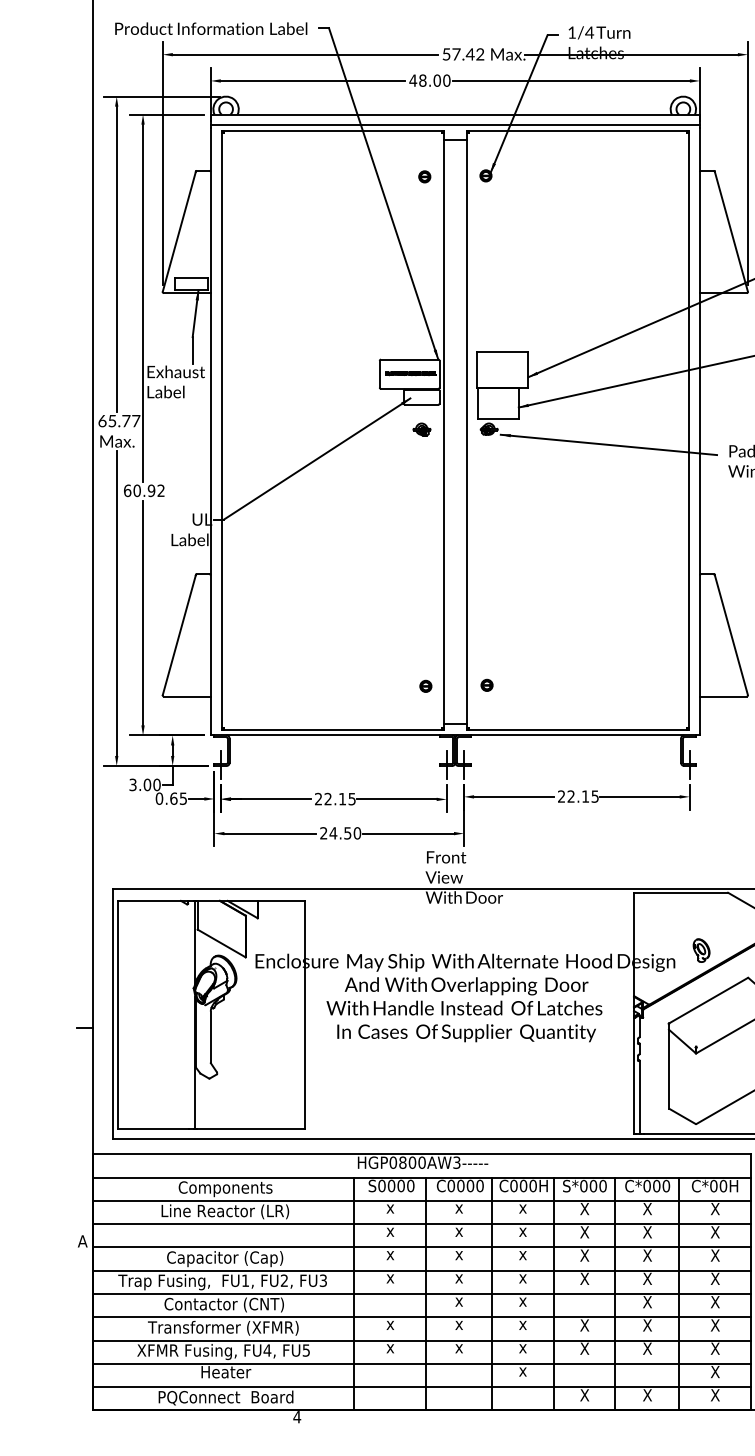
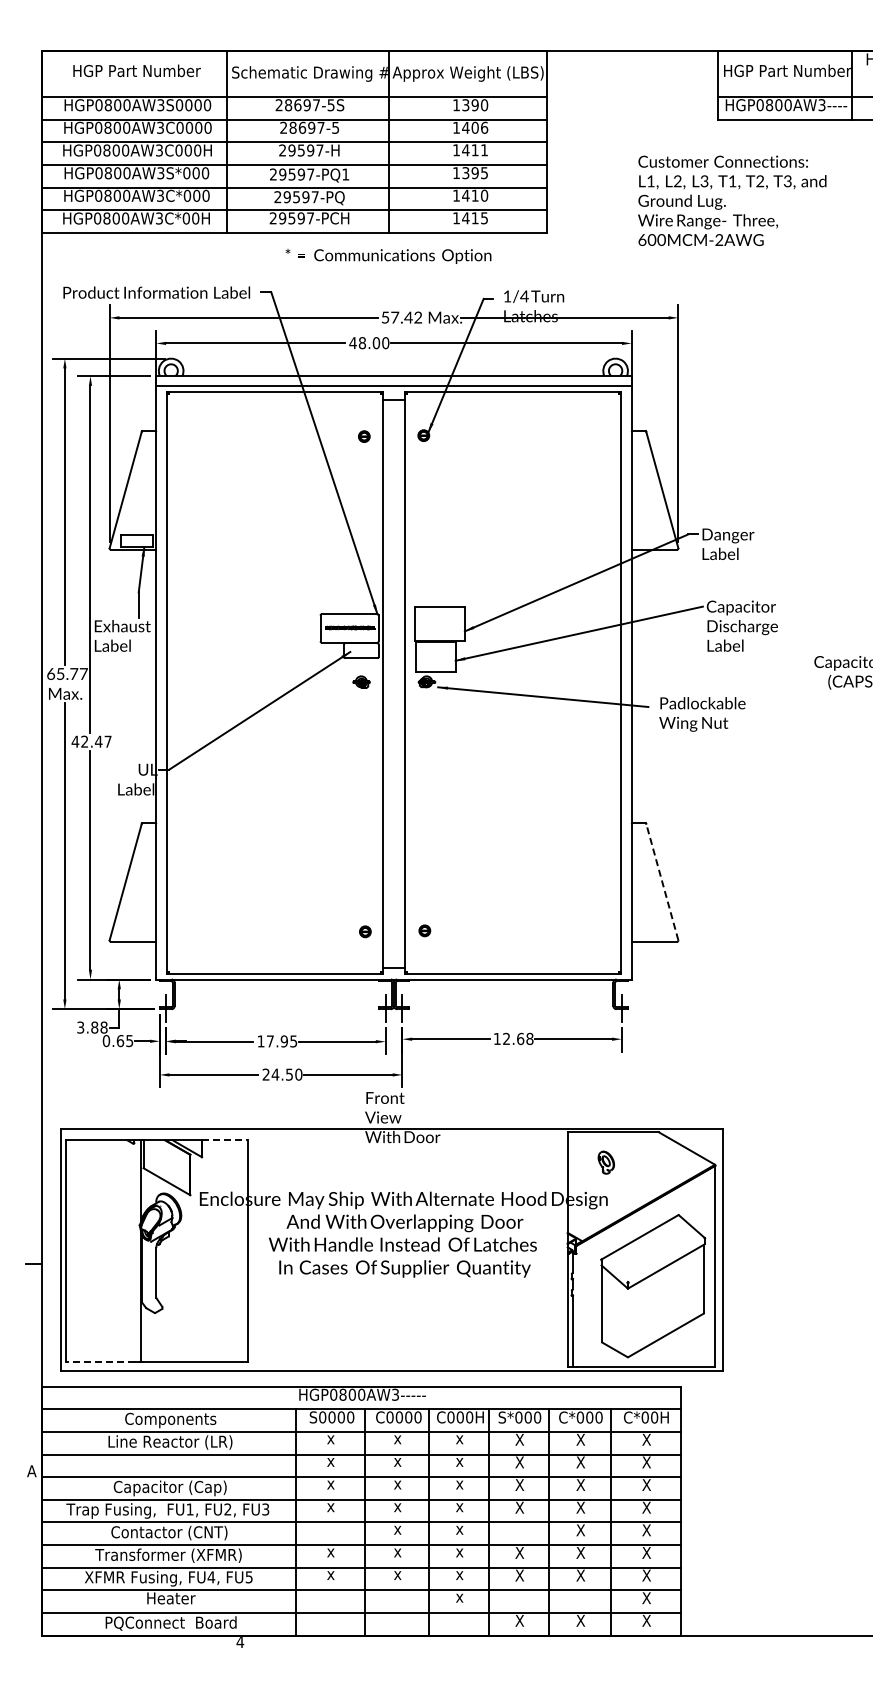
text: (144, 490) -> (91, 741), 60.92 -> 42.47
line: (731, 634) -> (662, 881), solid -> dashed
text: (152, 784) -> (99, 1027), 3.00 -> 3.88
text: (578, 796) -> (513, 1038), 22.15 -> 12.68
text: (330, 799) -> (272, 1041), 22.15 -> 17.95
line: (280, 901) -> (224, 1140), solid -> dashed
part: (700, 950) -> (605, 1162), moved
line: (153, 1128) -> (100, 1361), solid -> dashed

